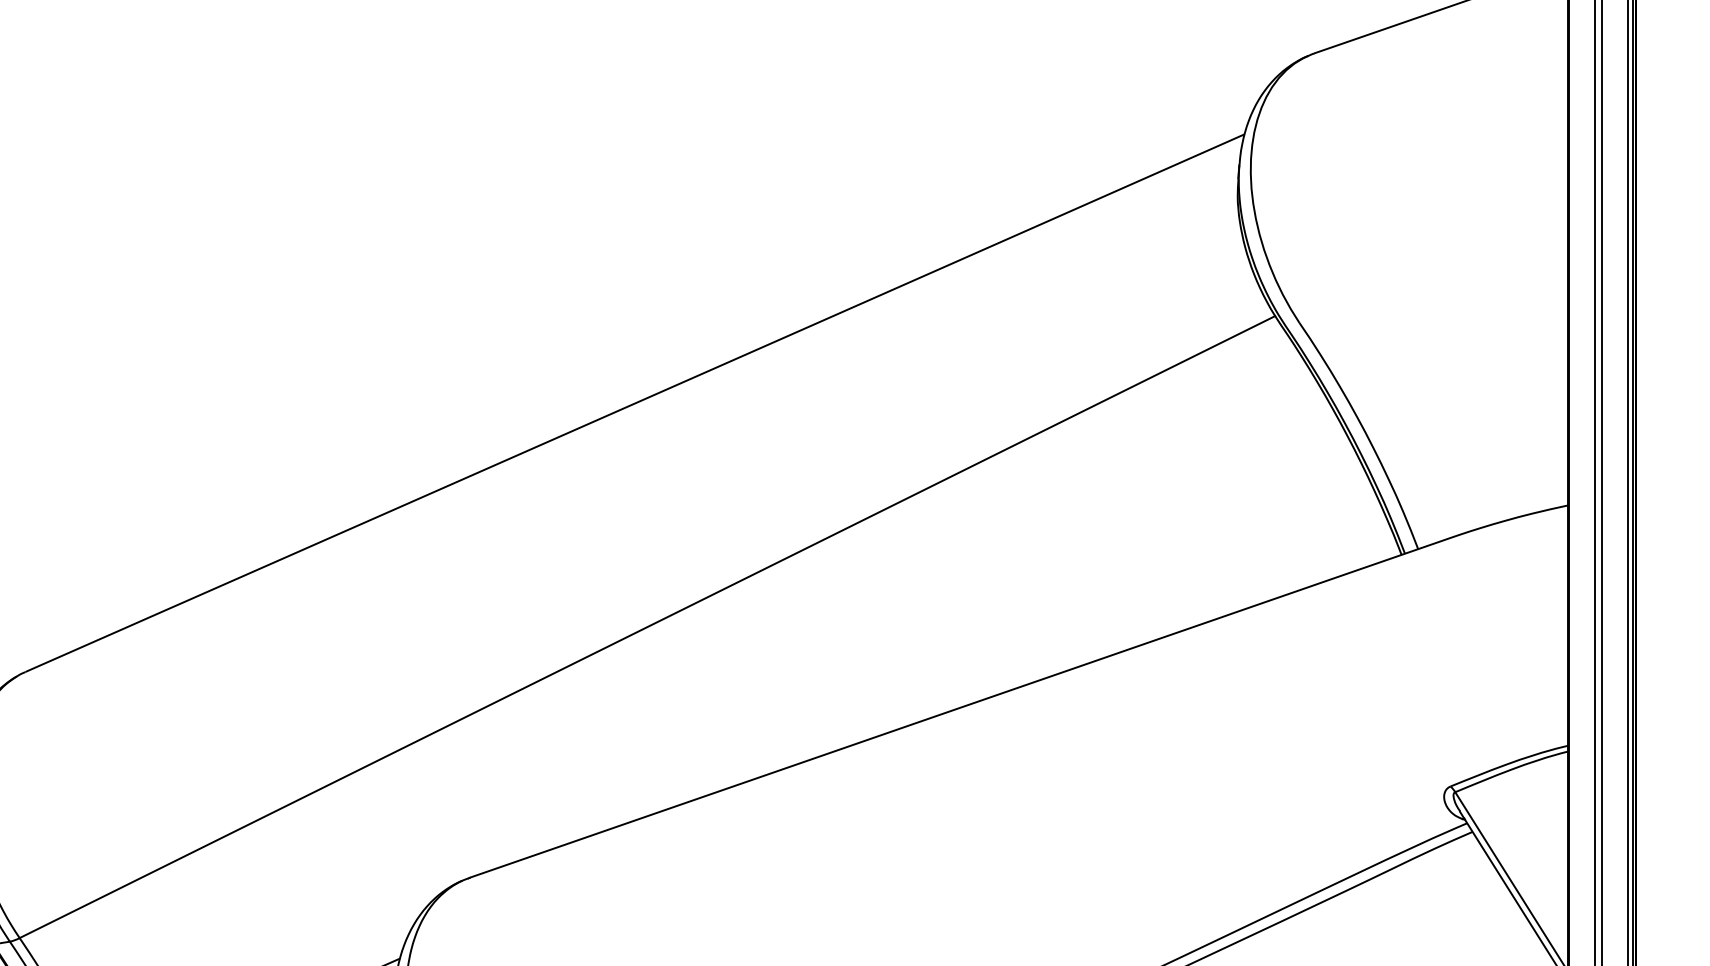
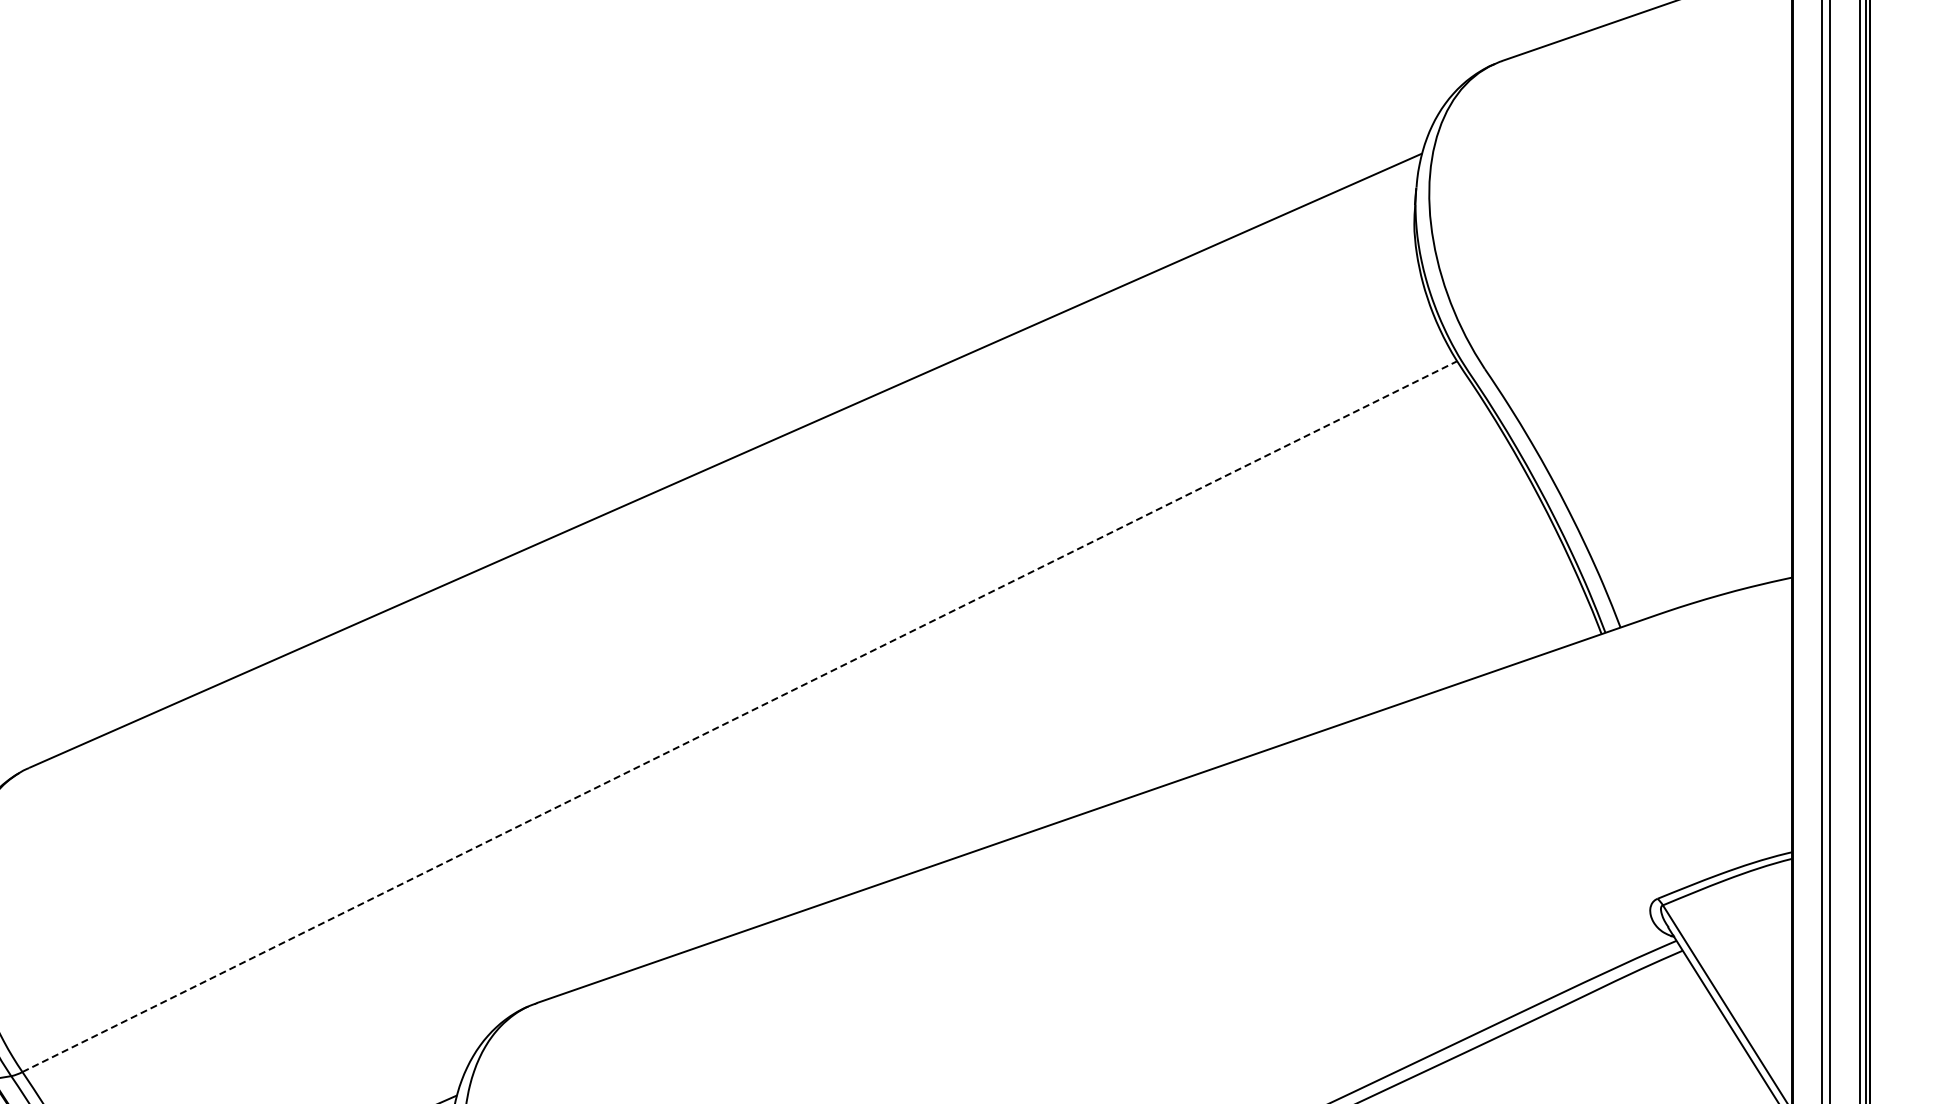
line: (647, 626) -> (739, 716), solid -> dashed

